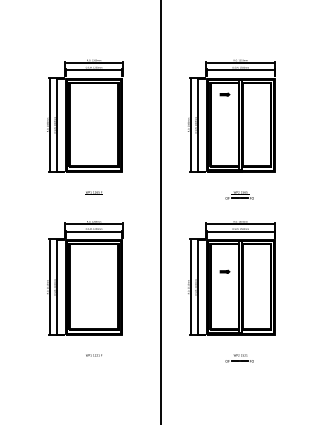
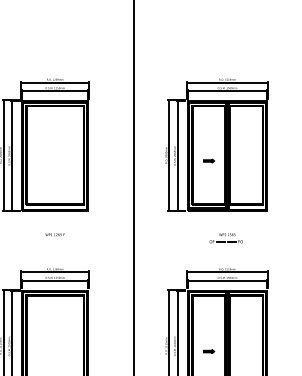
part: (224, 94) -> (208, 160), moved
part: (224, 271) -> (208, 351), moved

